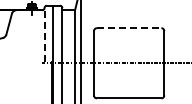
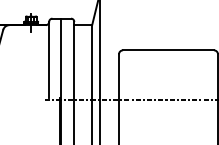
line: (129, 28) -> (168, 50), dashed -> solid
line: (44, 34) -> (49, 59), dashed -> solid

